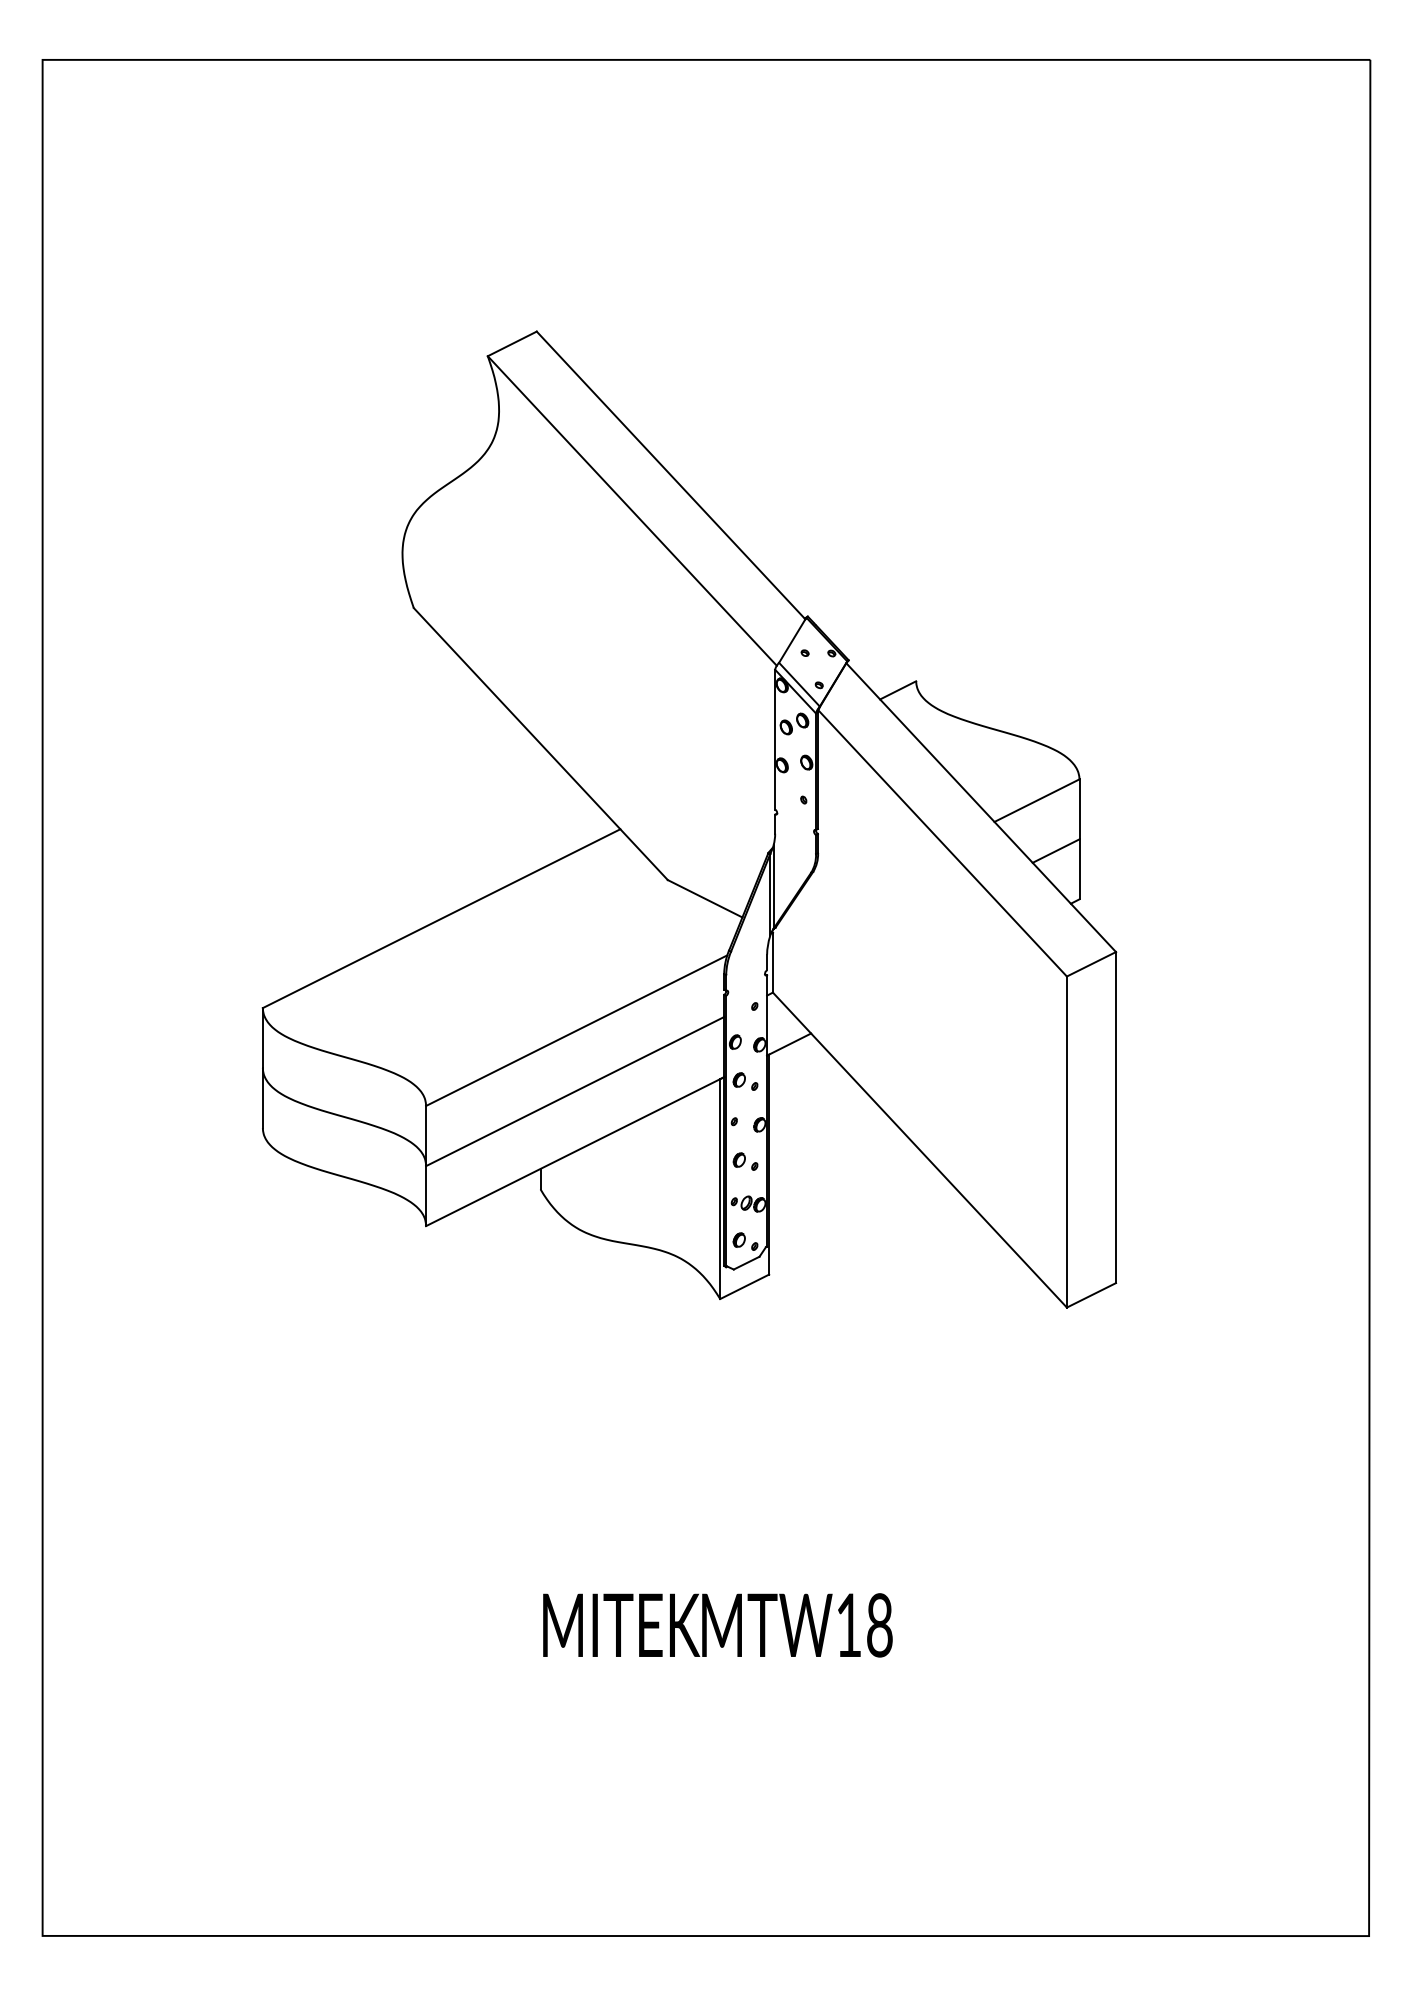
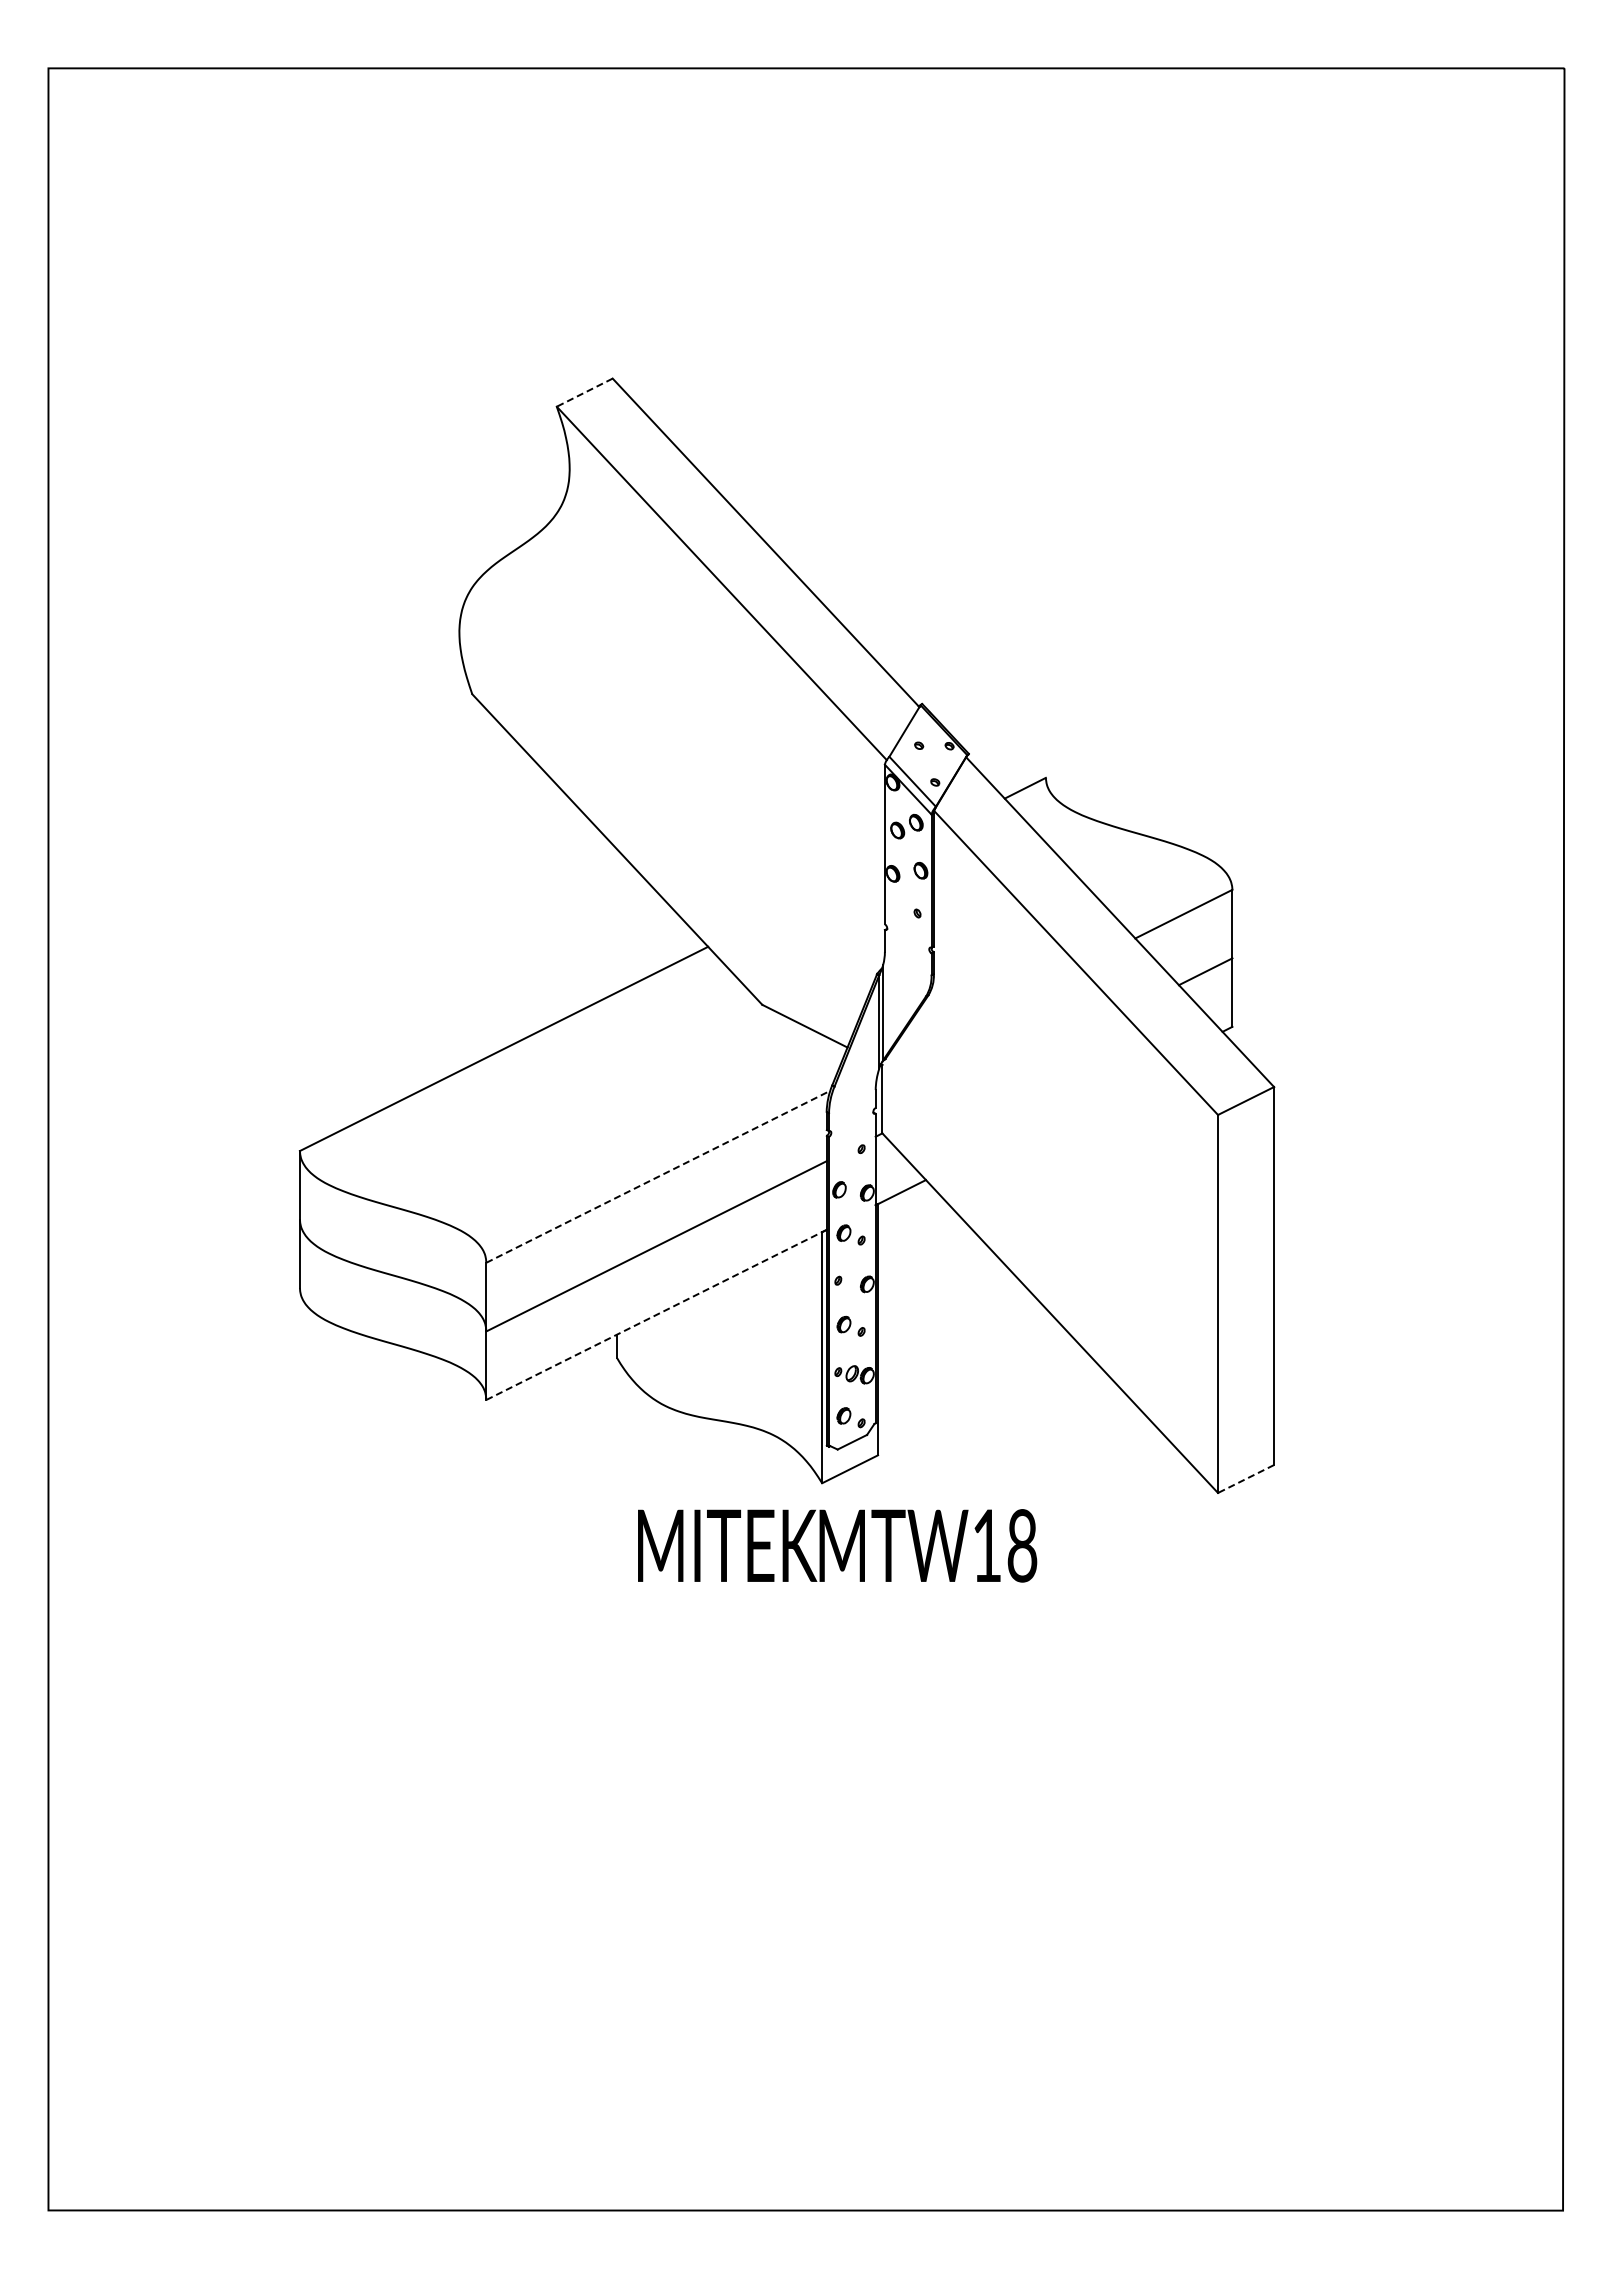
line: (512, 343) -> (584, 392), solid -> dashed
line: (576, 1030) -> (658, 1176), solid -> dashed
line: (576, 1151) -> (657, 1314), solid -> dashed
line: (1090, 1295) -> (1245, 1479), solid -> dashed
text: (717, 1625) -> (837, 1545), moved

